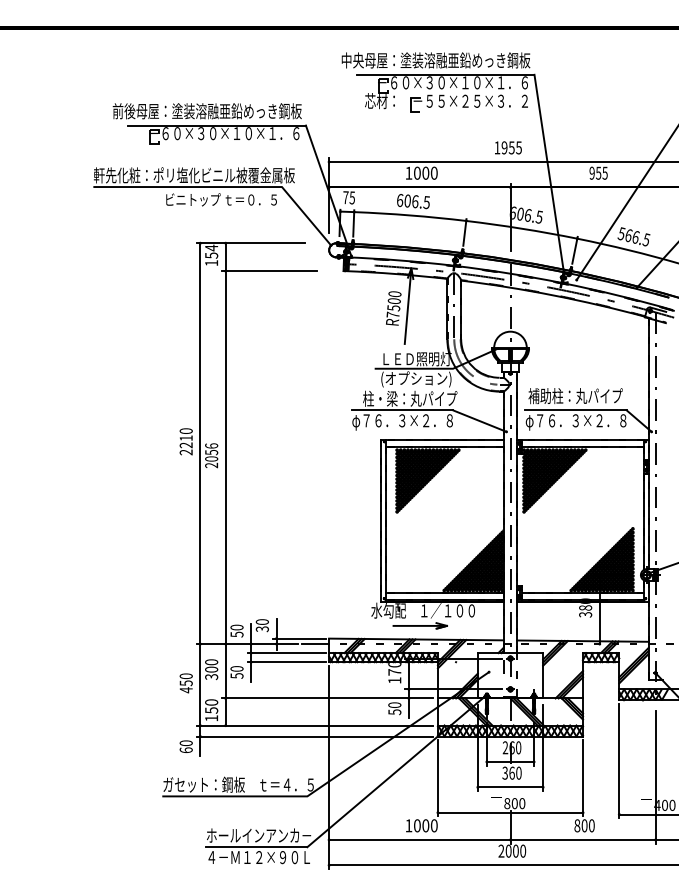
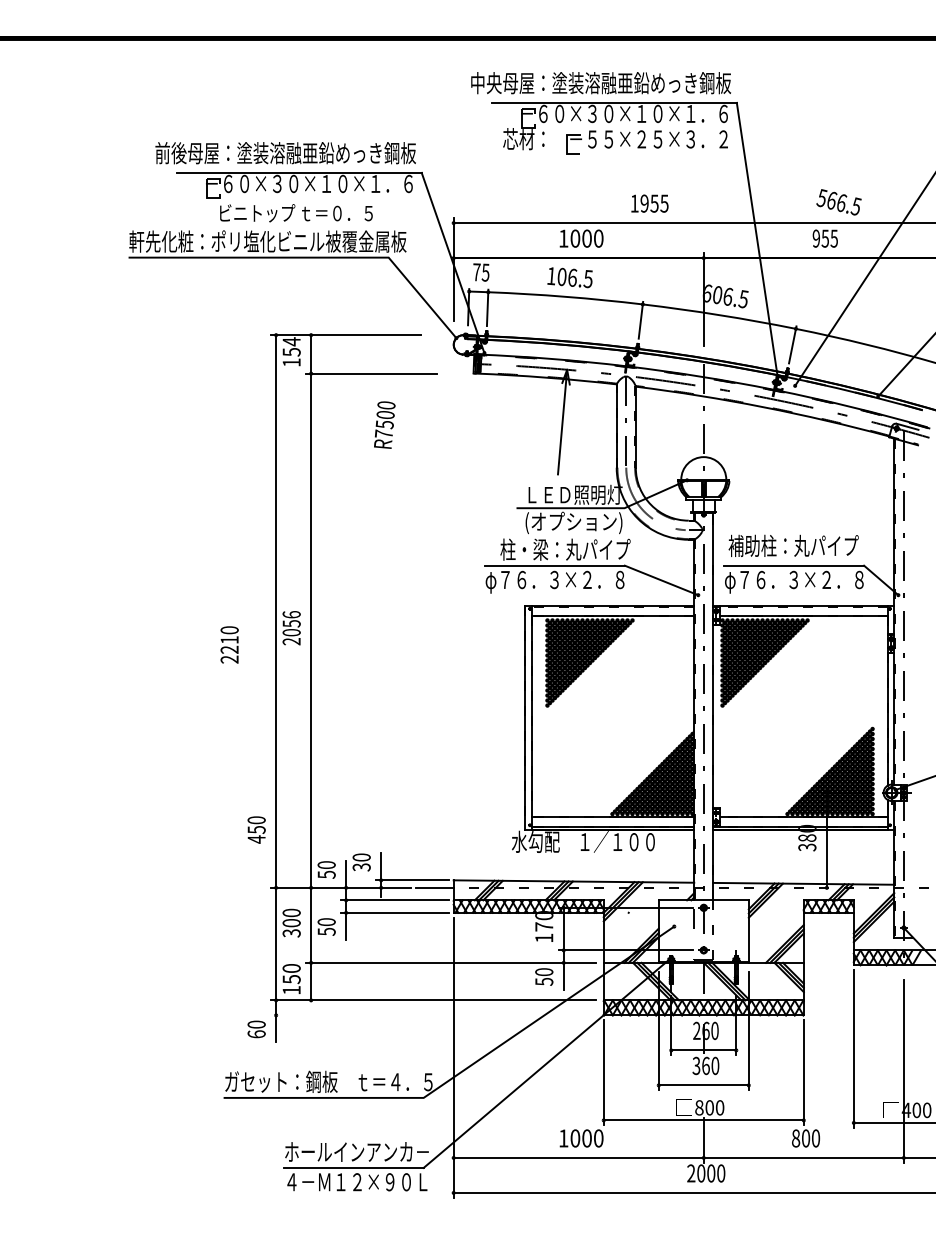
text: (508, 147) -> (649, 203), moved
text: (221, 199) -> (296, 213), moved
text: (400, 200) -> (551, 276), 606.5 -> 106.5
text: (633, 236) -> (838, 202), moved
text: (393, 308) -> (384, 424), moved
text: (186, 441) -> (229, 644), moved
part: (420, 625) -> (579, 862), removed
text: (186, 682) -> (256, 829), moved
line: (314, 736) -> (433, 1015), removed

